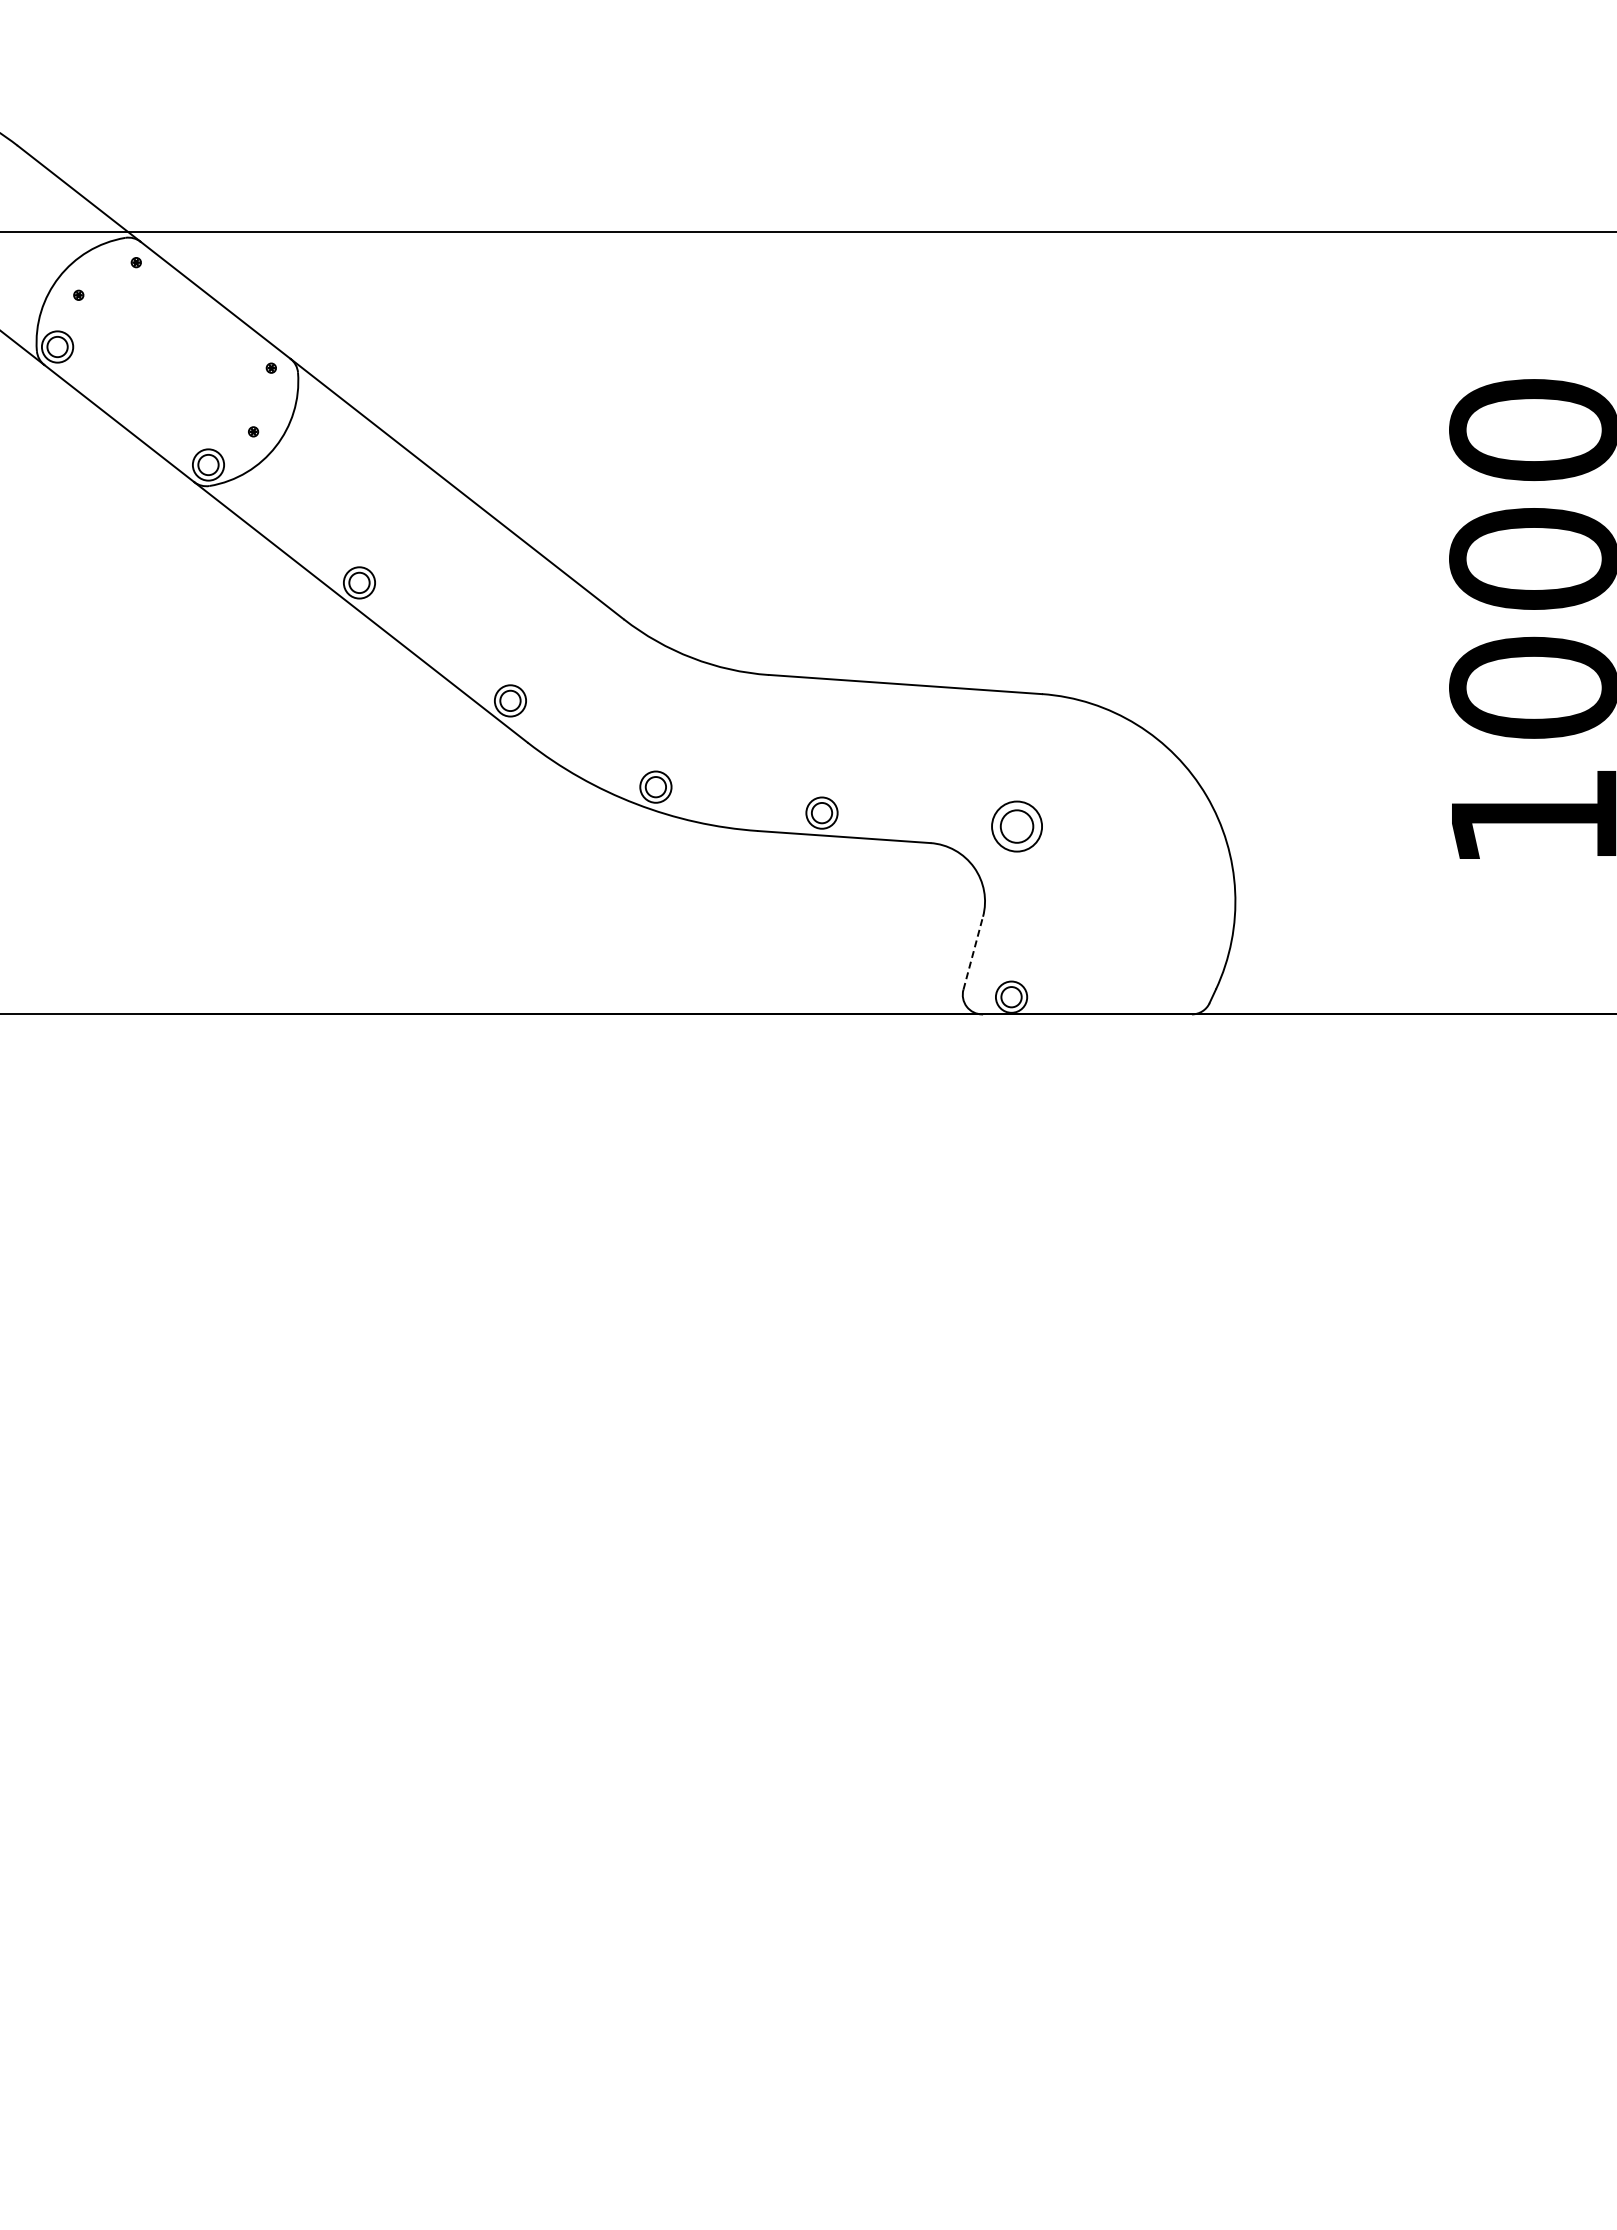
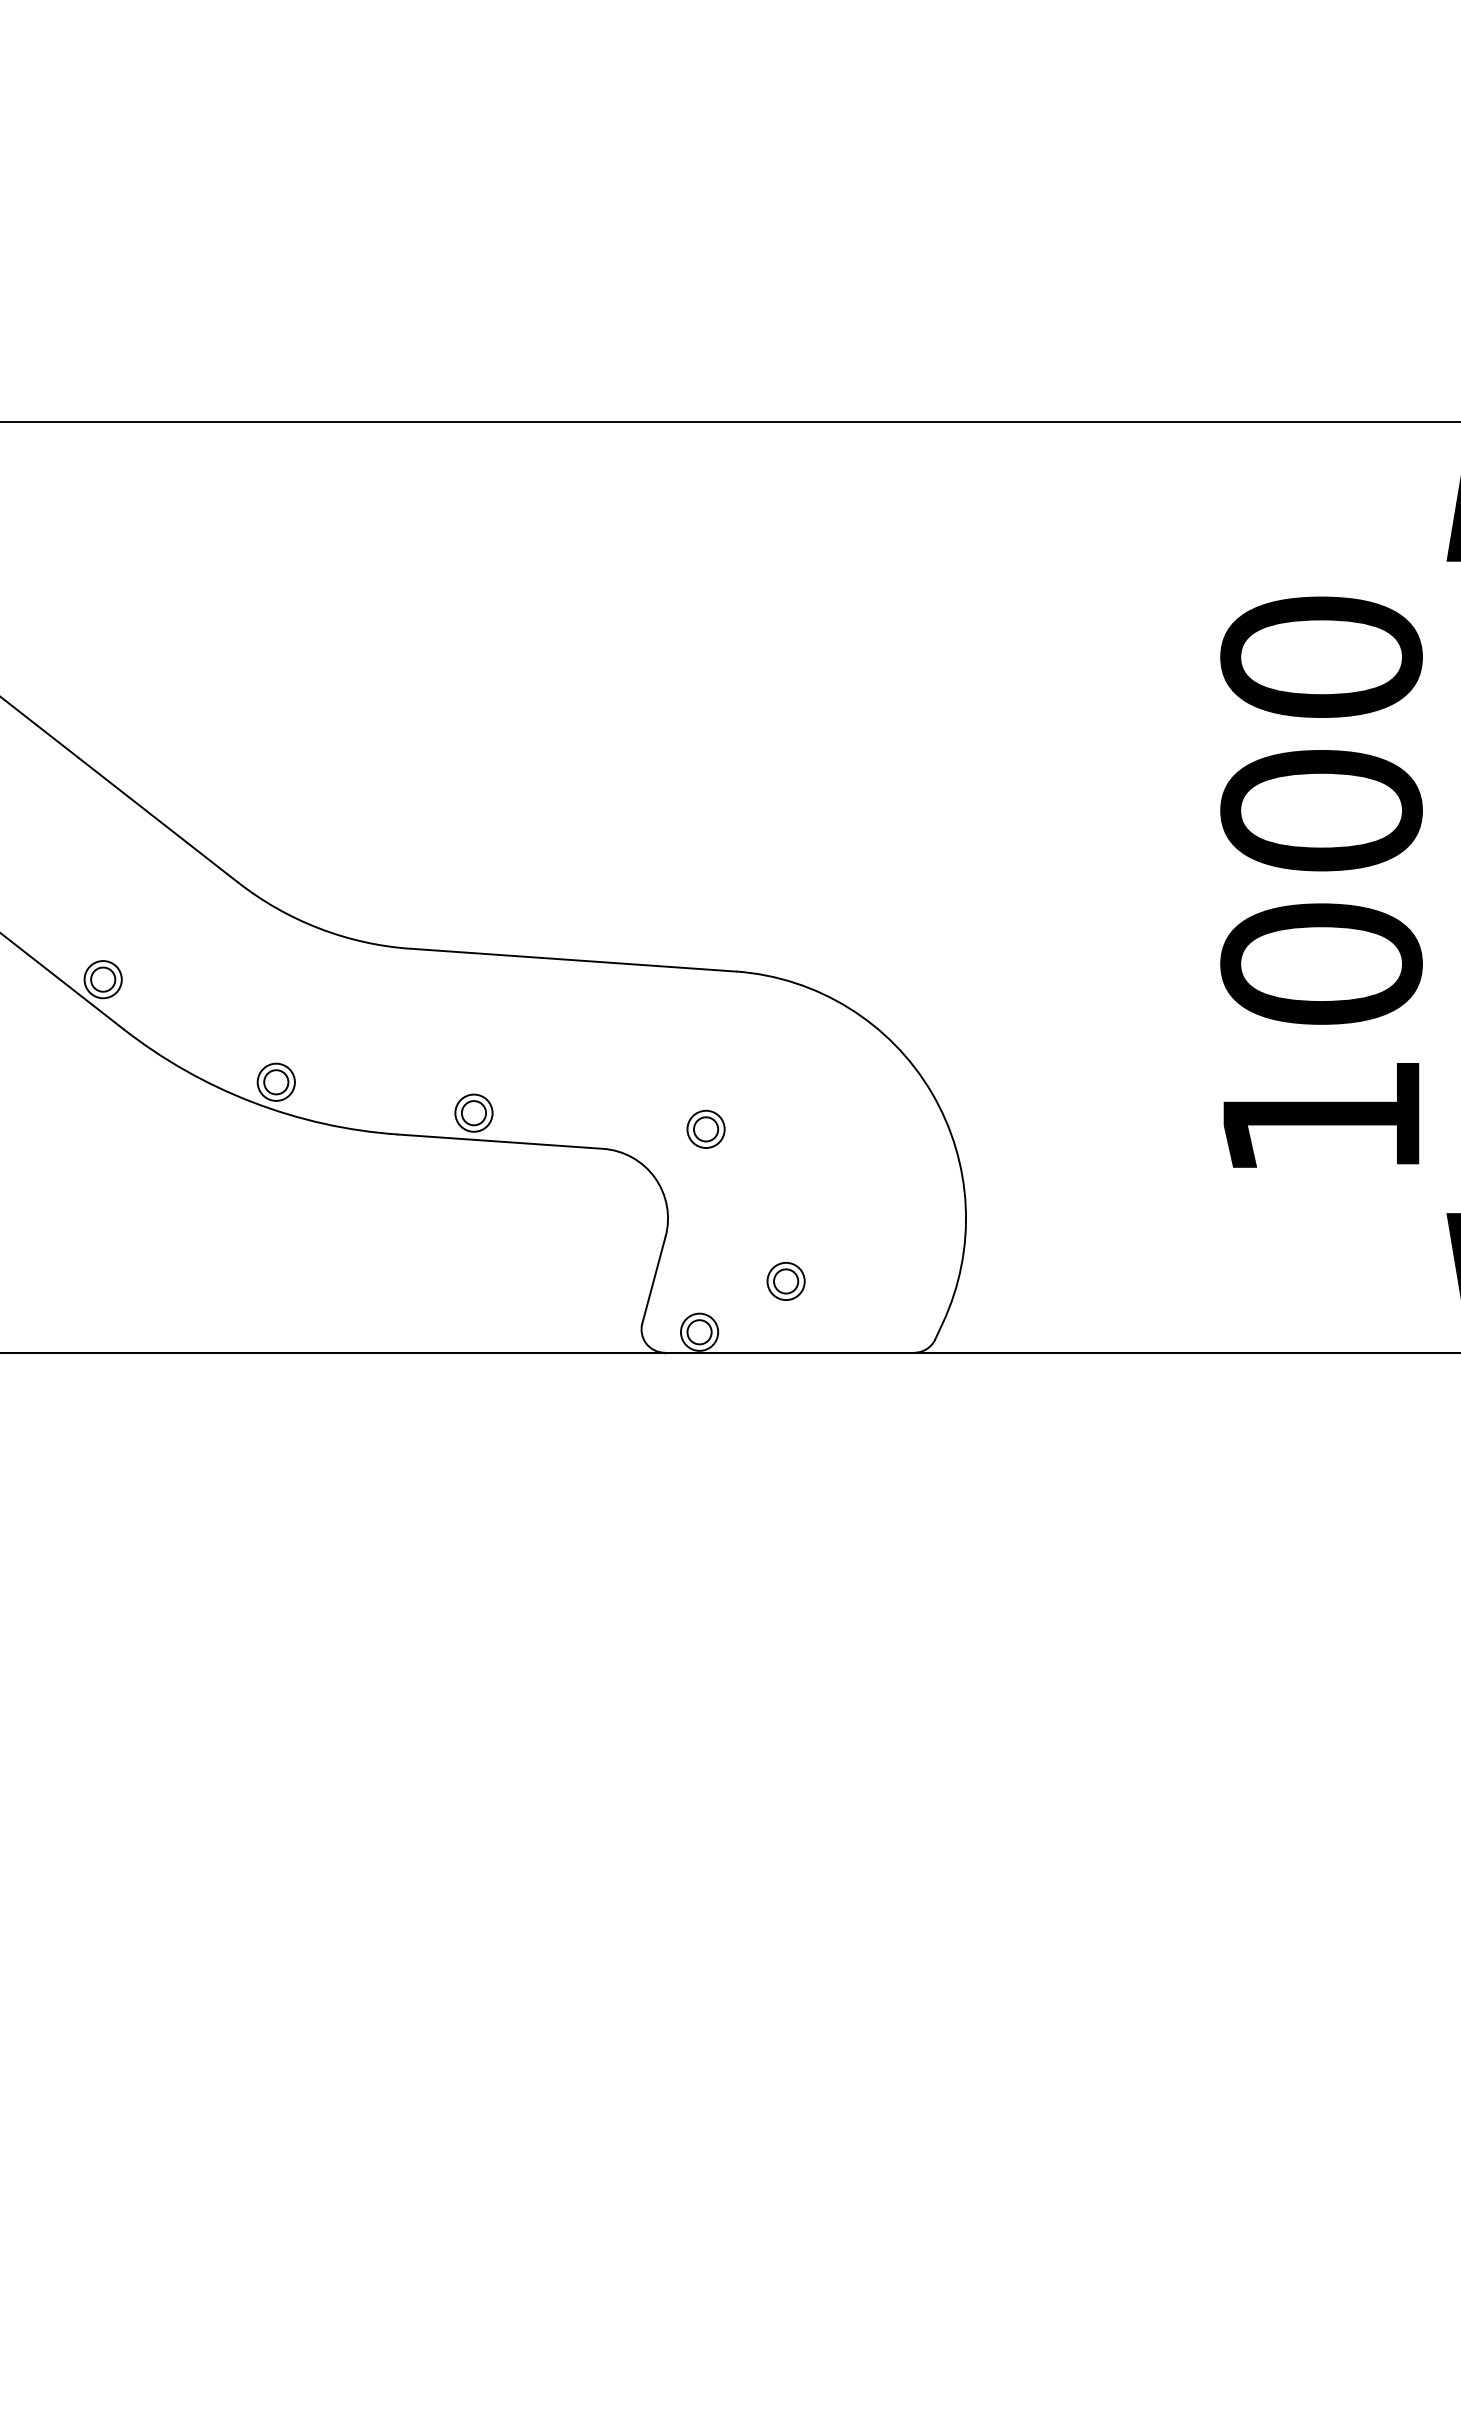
part: (1016, 826) -> (705, 1129), size x0.62
line: (973, 953) -> (654, 1280), dashed -> solid
part: (1083, 954) -> (785, 1281), added

